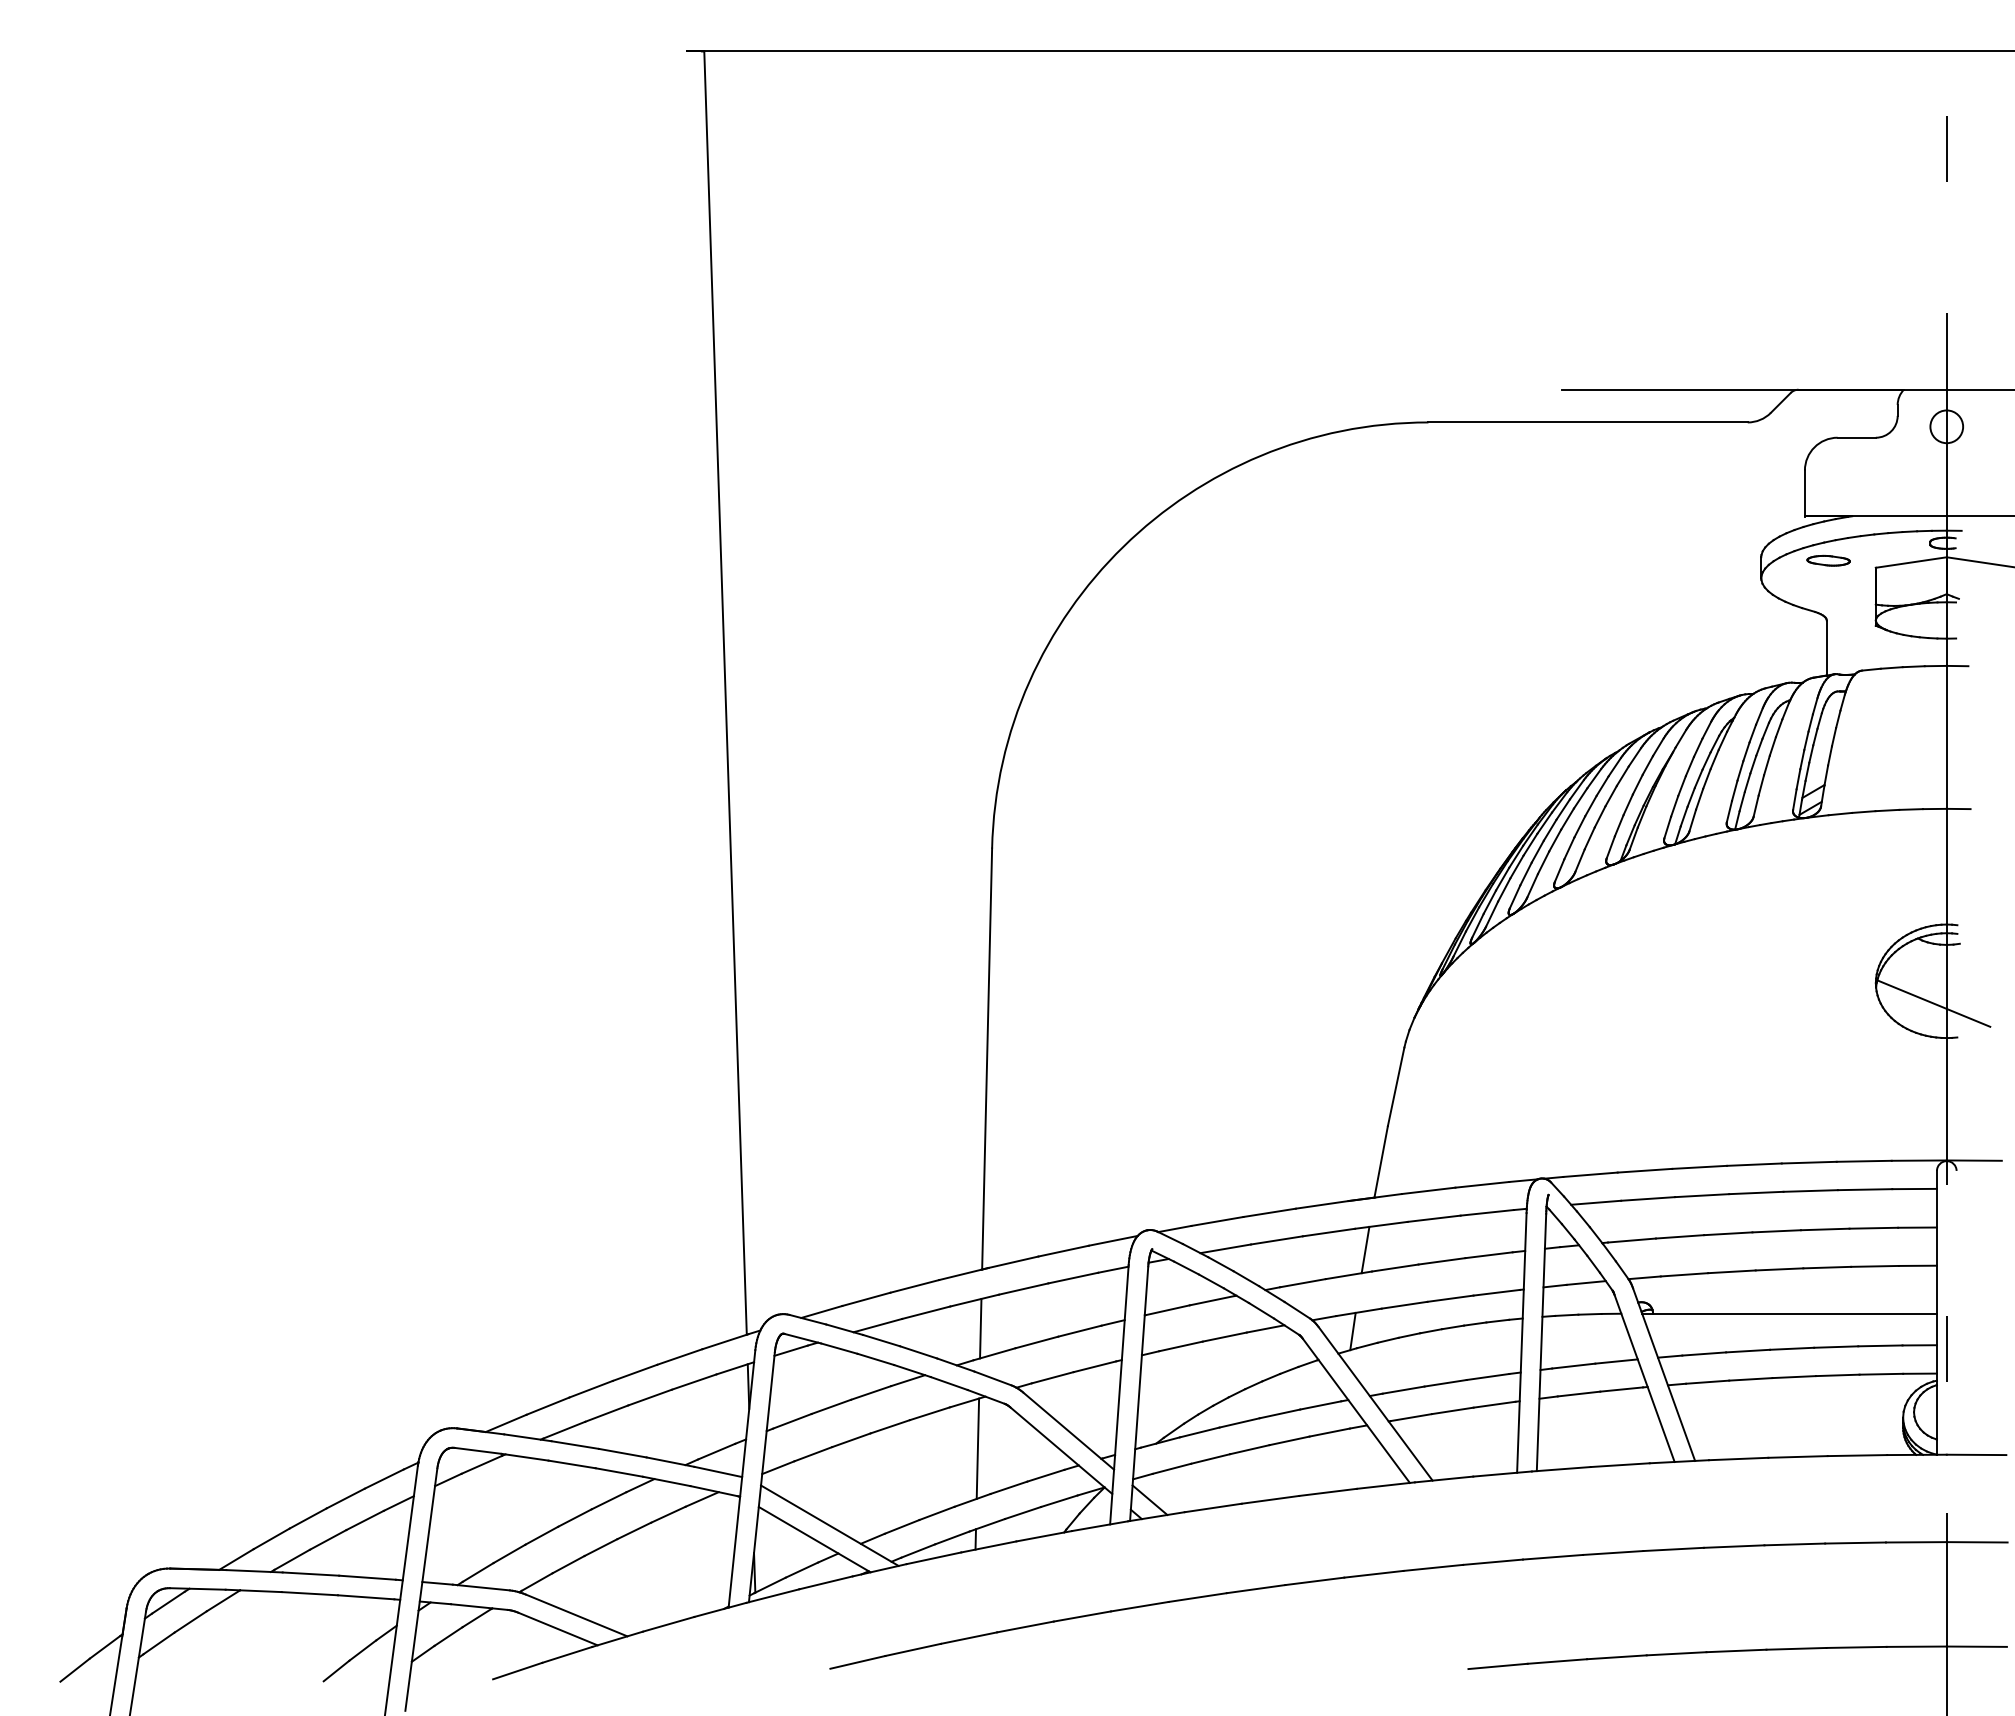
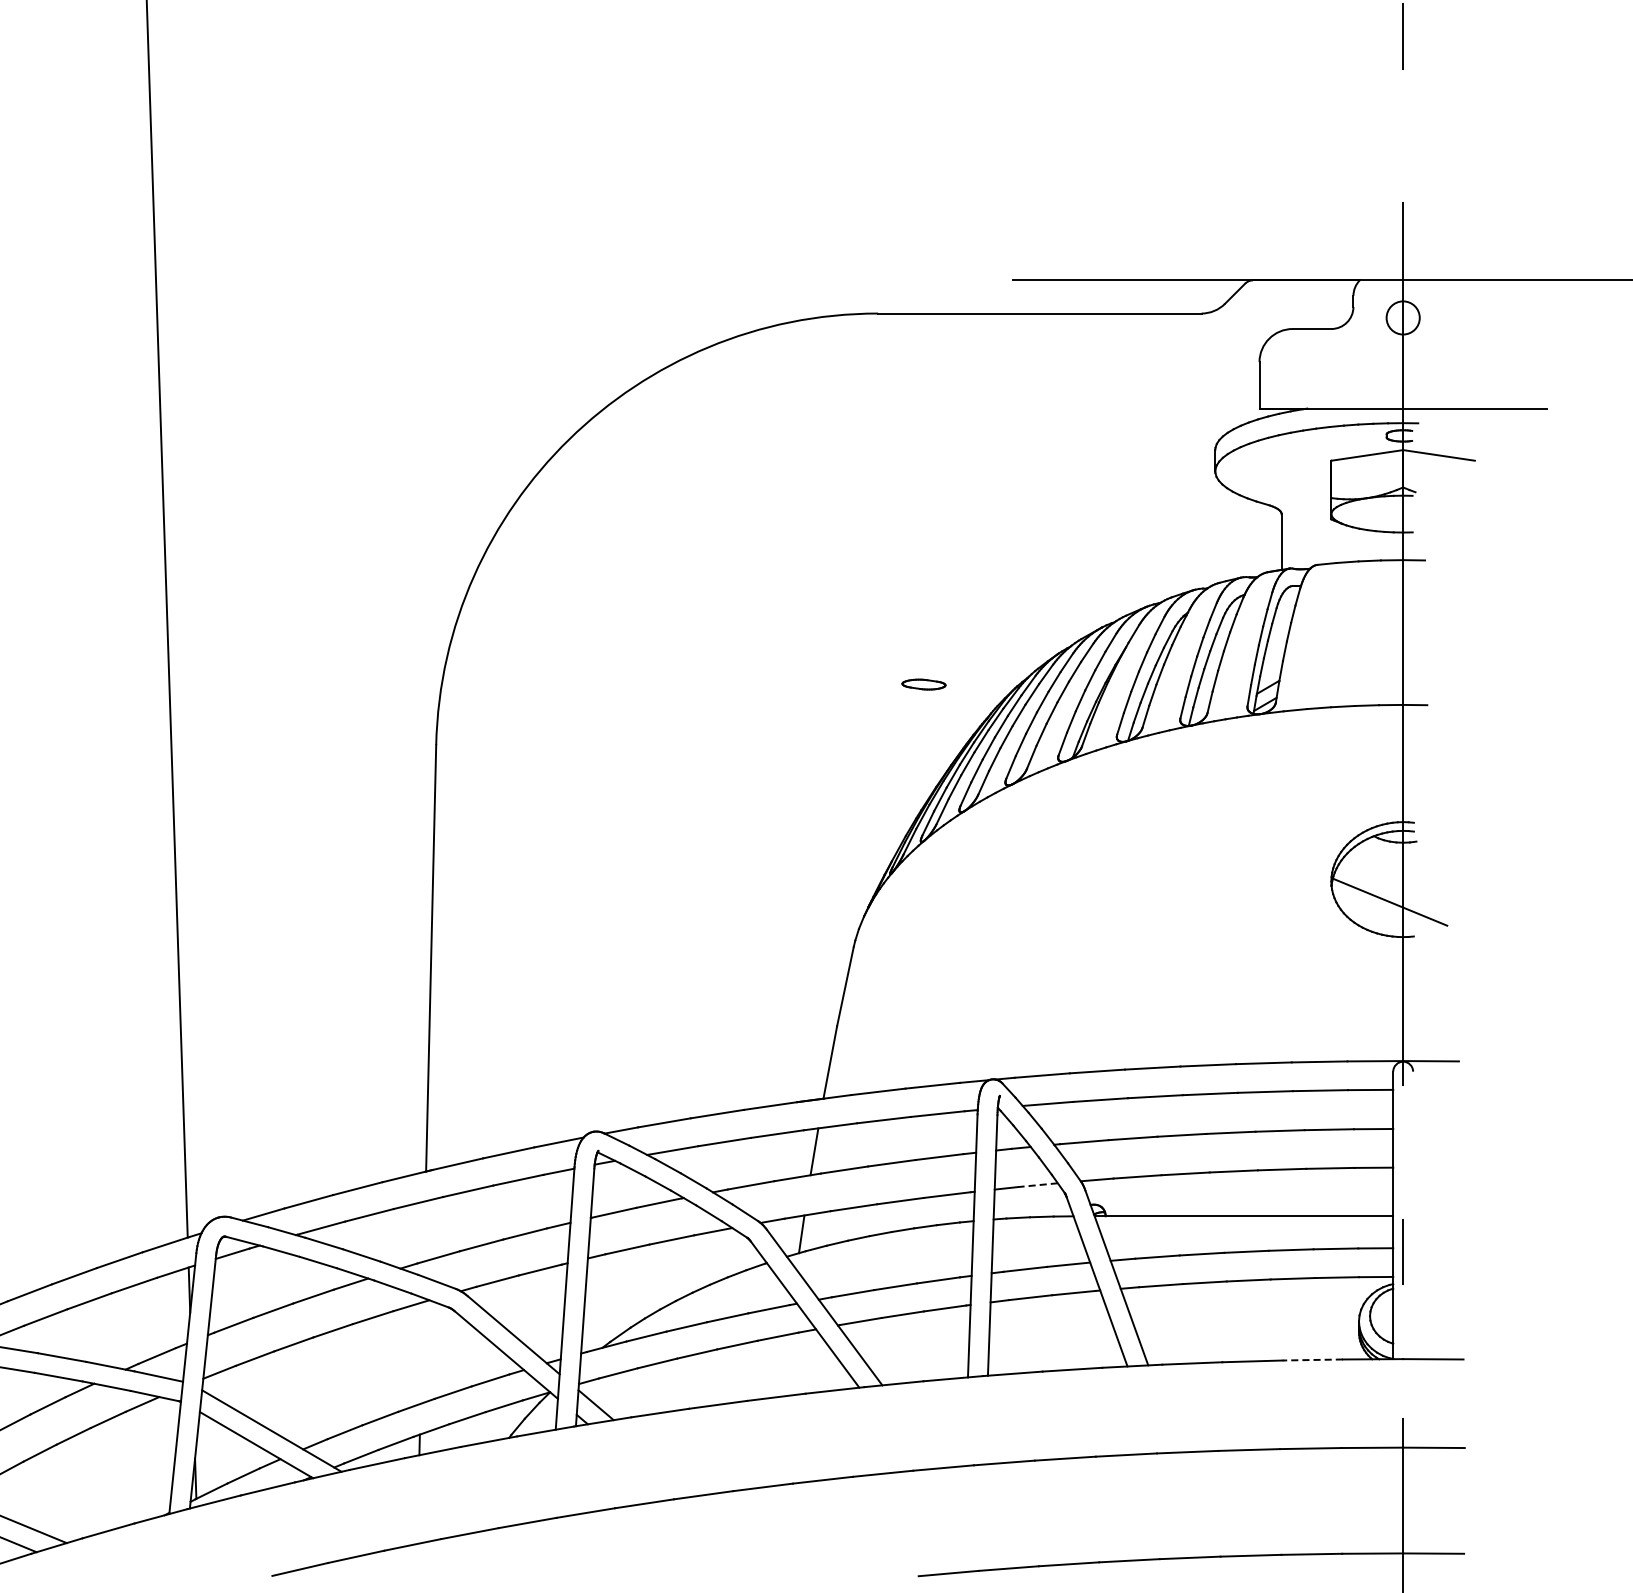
part: (1828, 560) -> (923, 684), moved
line: (1586, 1282) -> (1038, 1184), solid -> dashed
line: (980, 1328) -> (424, 1231), removed
line: (977, 1448) -> (421, 1352), removed
line: (1857, 1455) -> (1312, 1359), solid -> dashed

